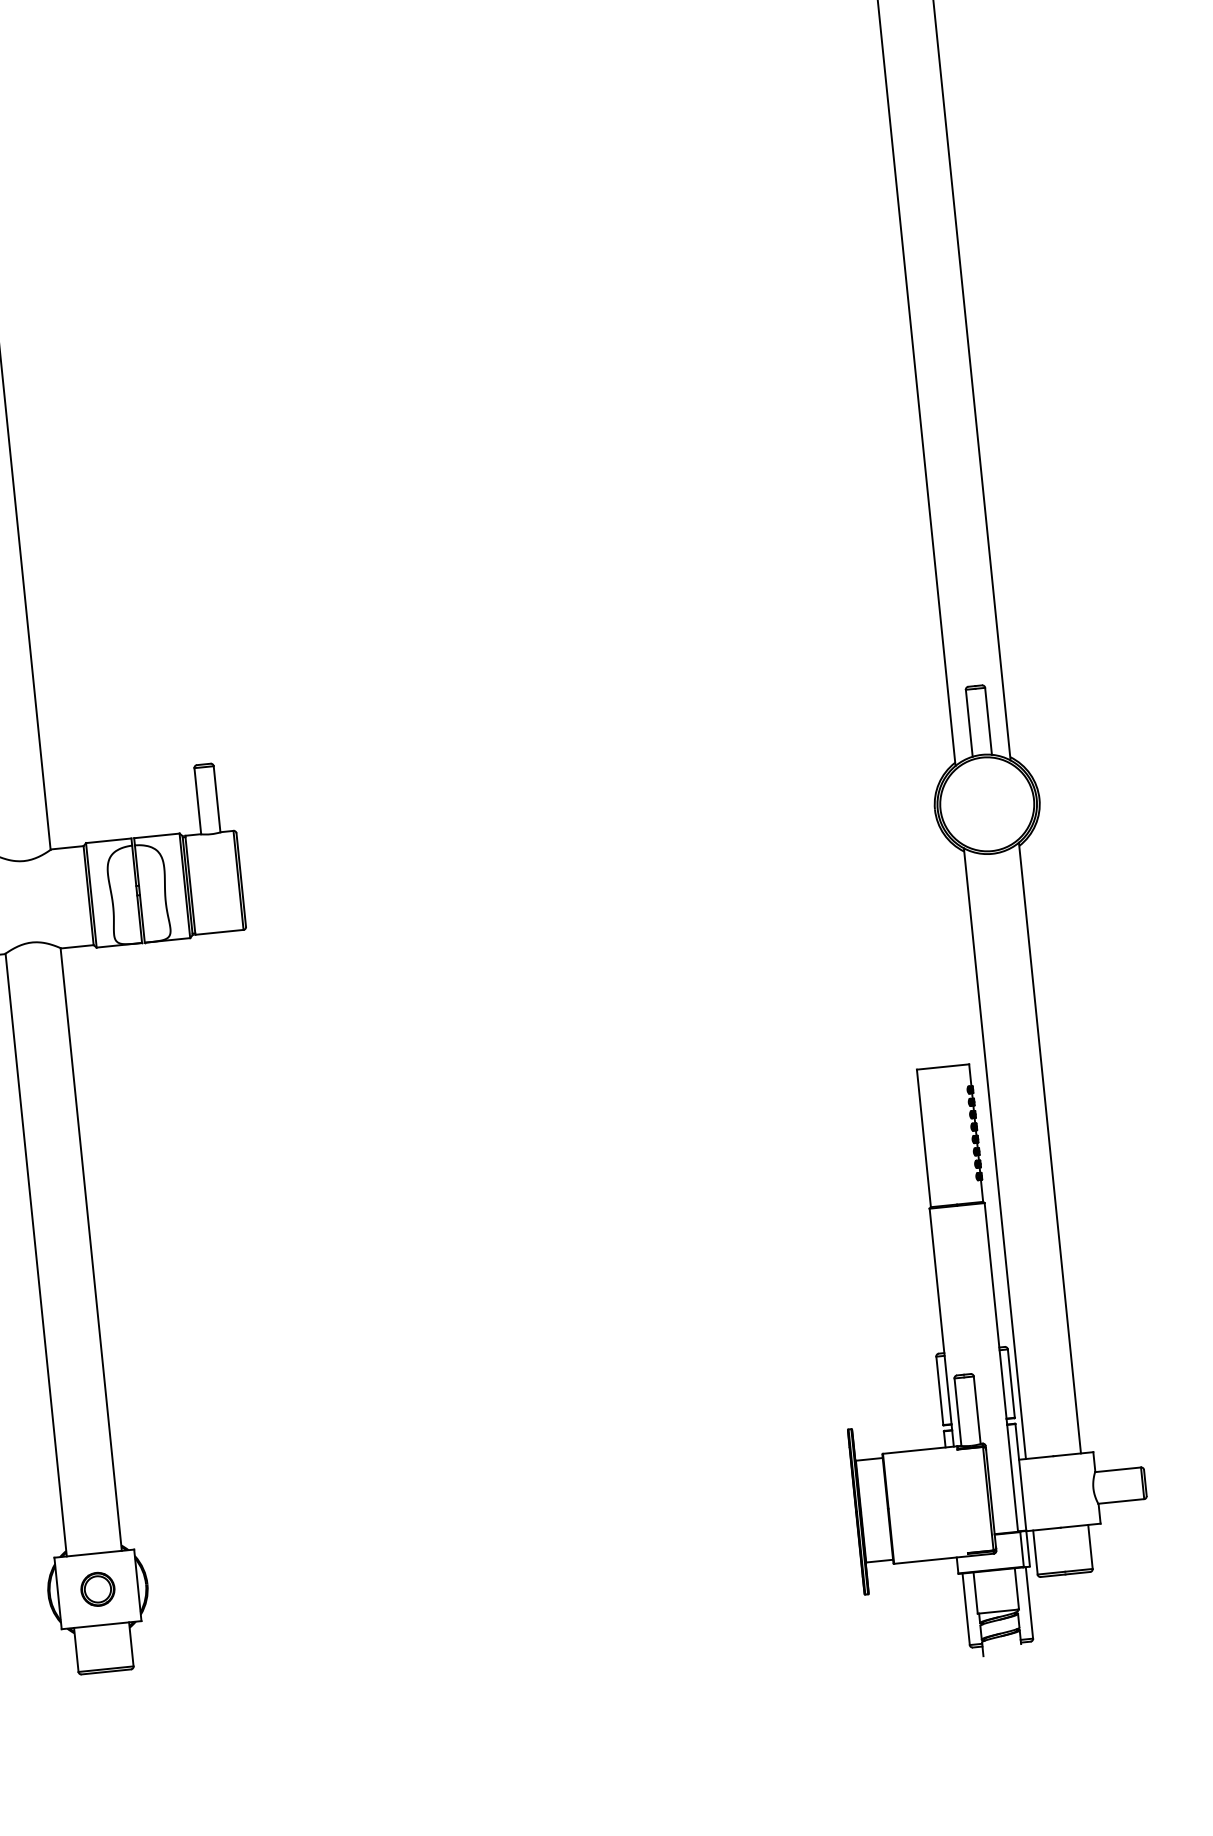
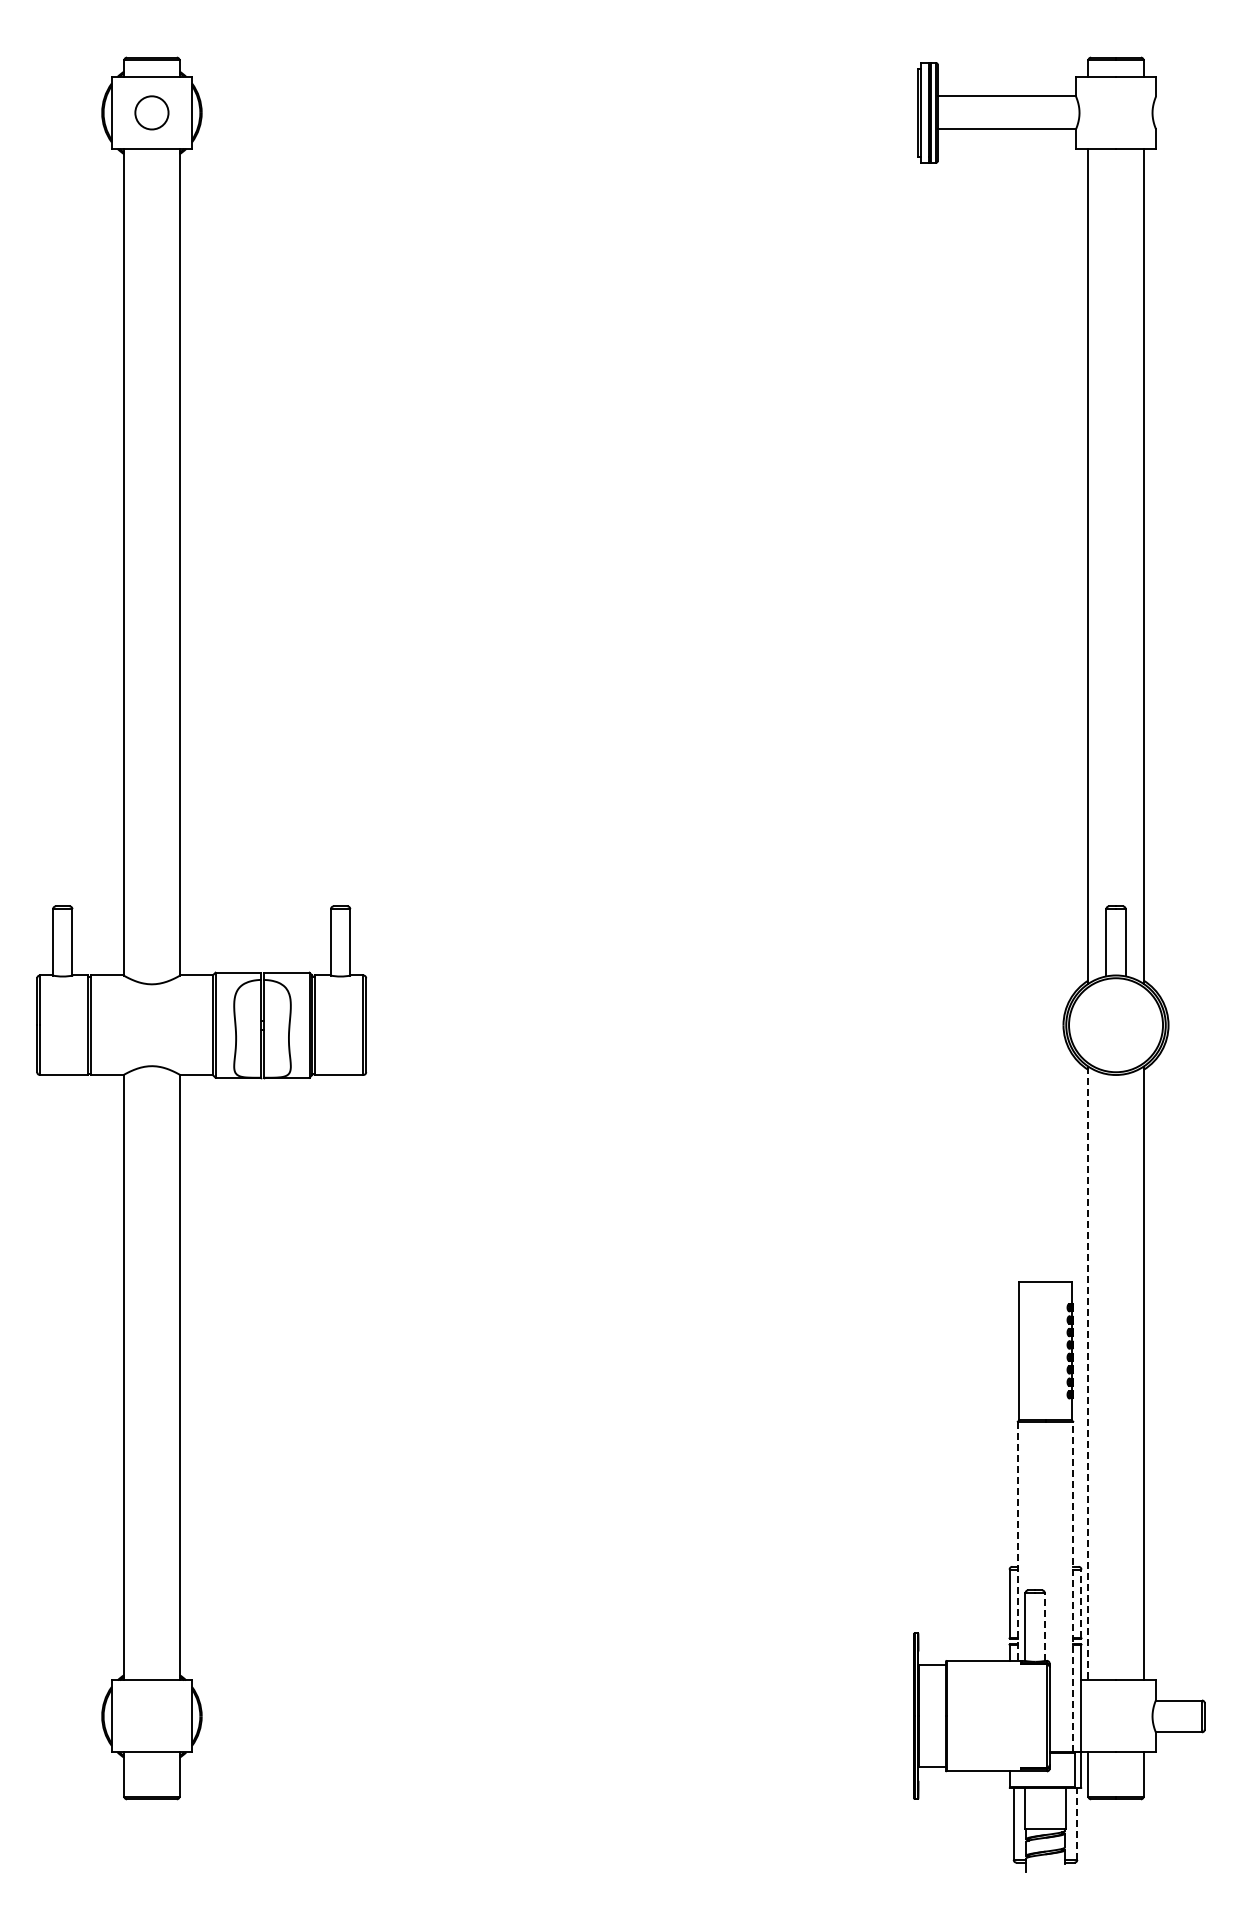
line: (995, 1153) -> (1088, 1373), solid -> dashed
line: (941, 1327) -> (1017, 1541), solid -> dashed
line: (1001, 1367) -> (1073, 1586), solid -> dashed
line: (1011, 1383) -> (1081, 1603), solid -> dashed
line: (976, 1410) -> (1044, 1627), solid -> dashed
part: (97, 1588) -> (151, 1715), removed
line: (1029, 1602) -> (1077, 1823), solid -> dashed

